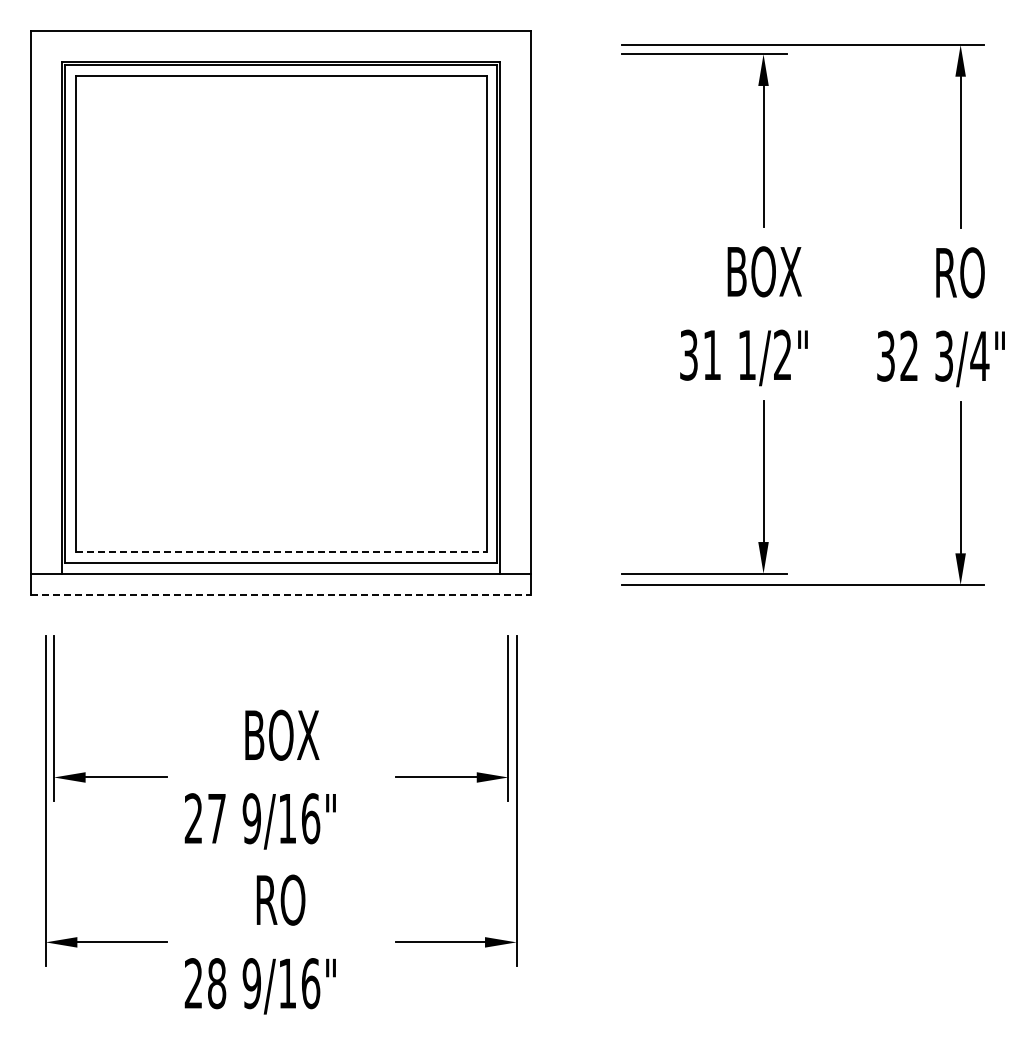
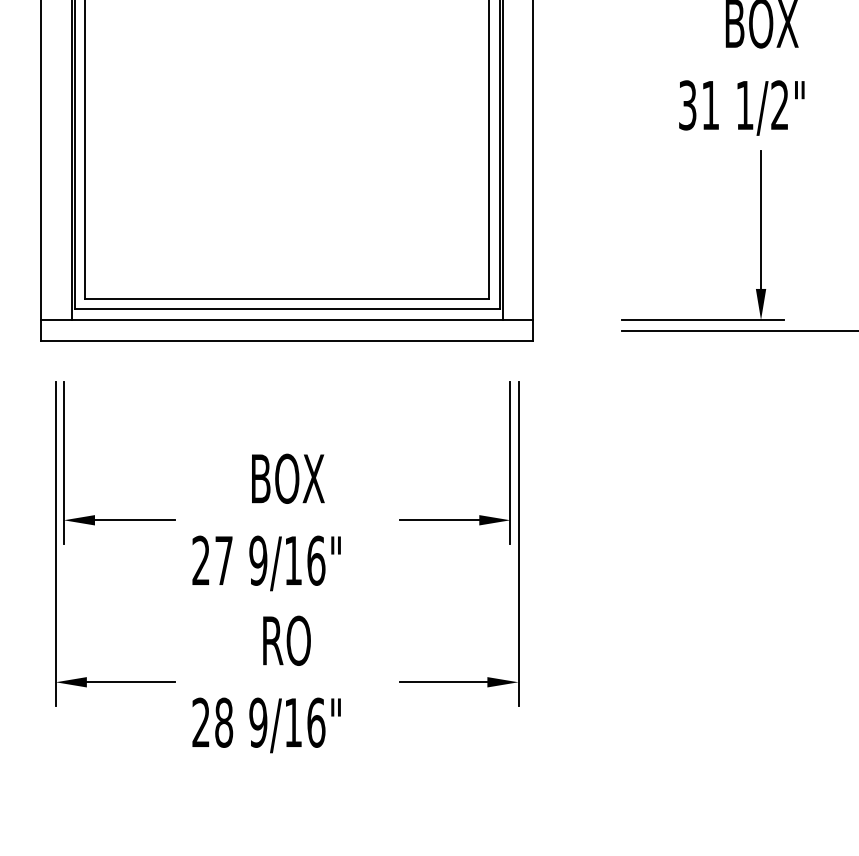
line: (281, 551) -> (287, 298), dashed -> solid
line: (281, 595) -> (287, 341), dashed -> solid

